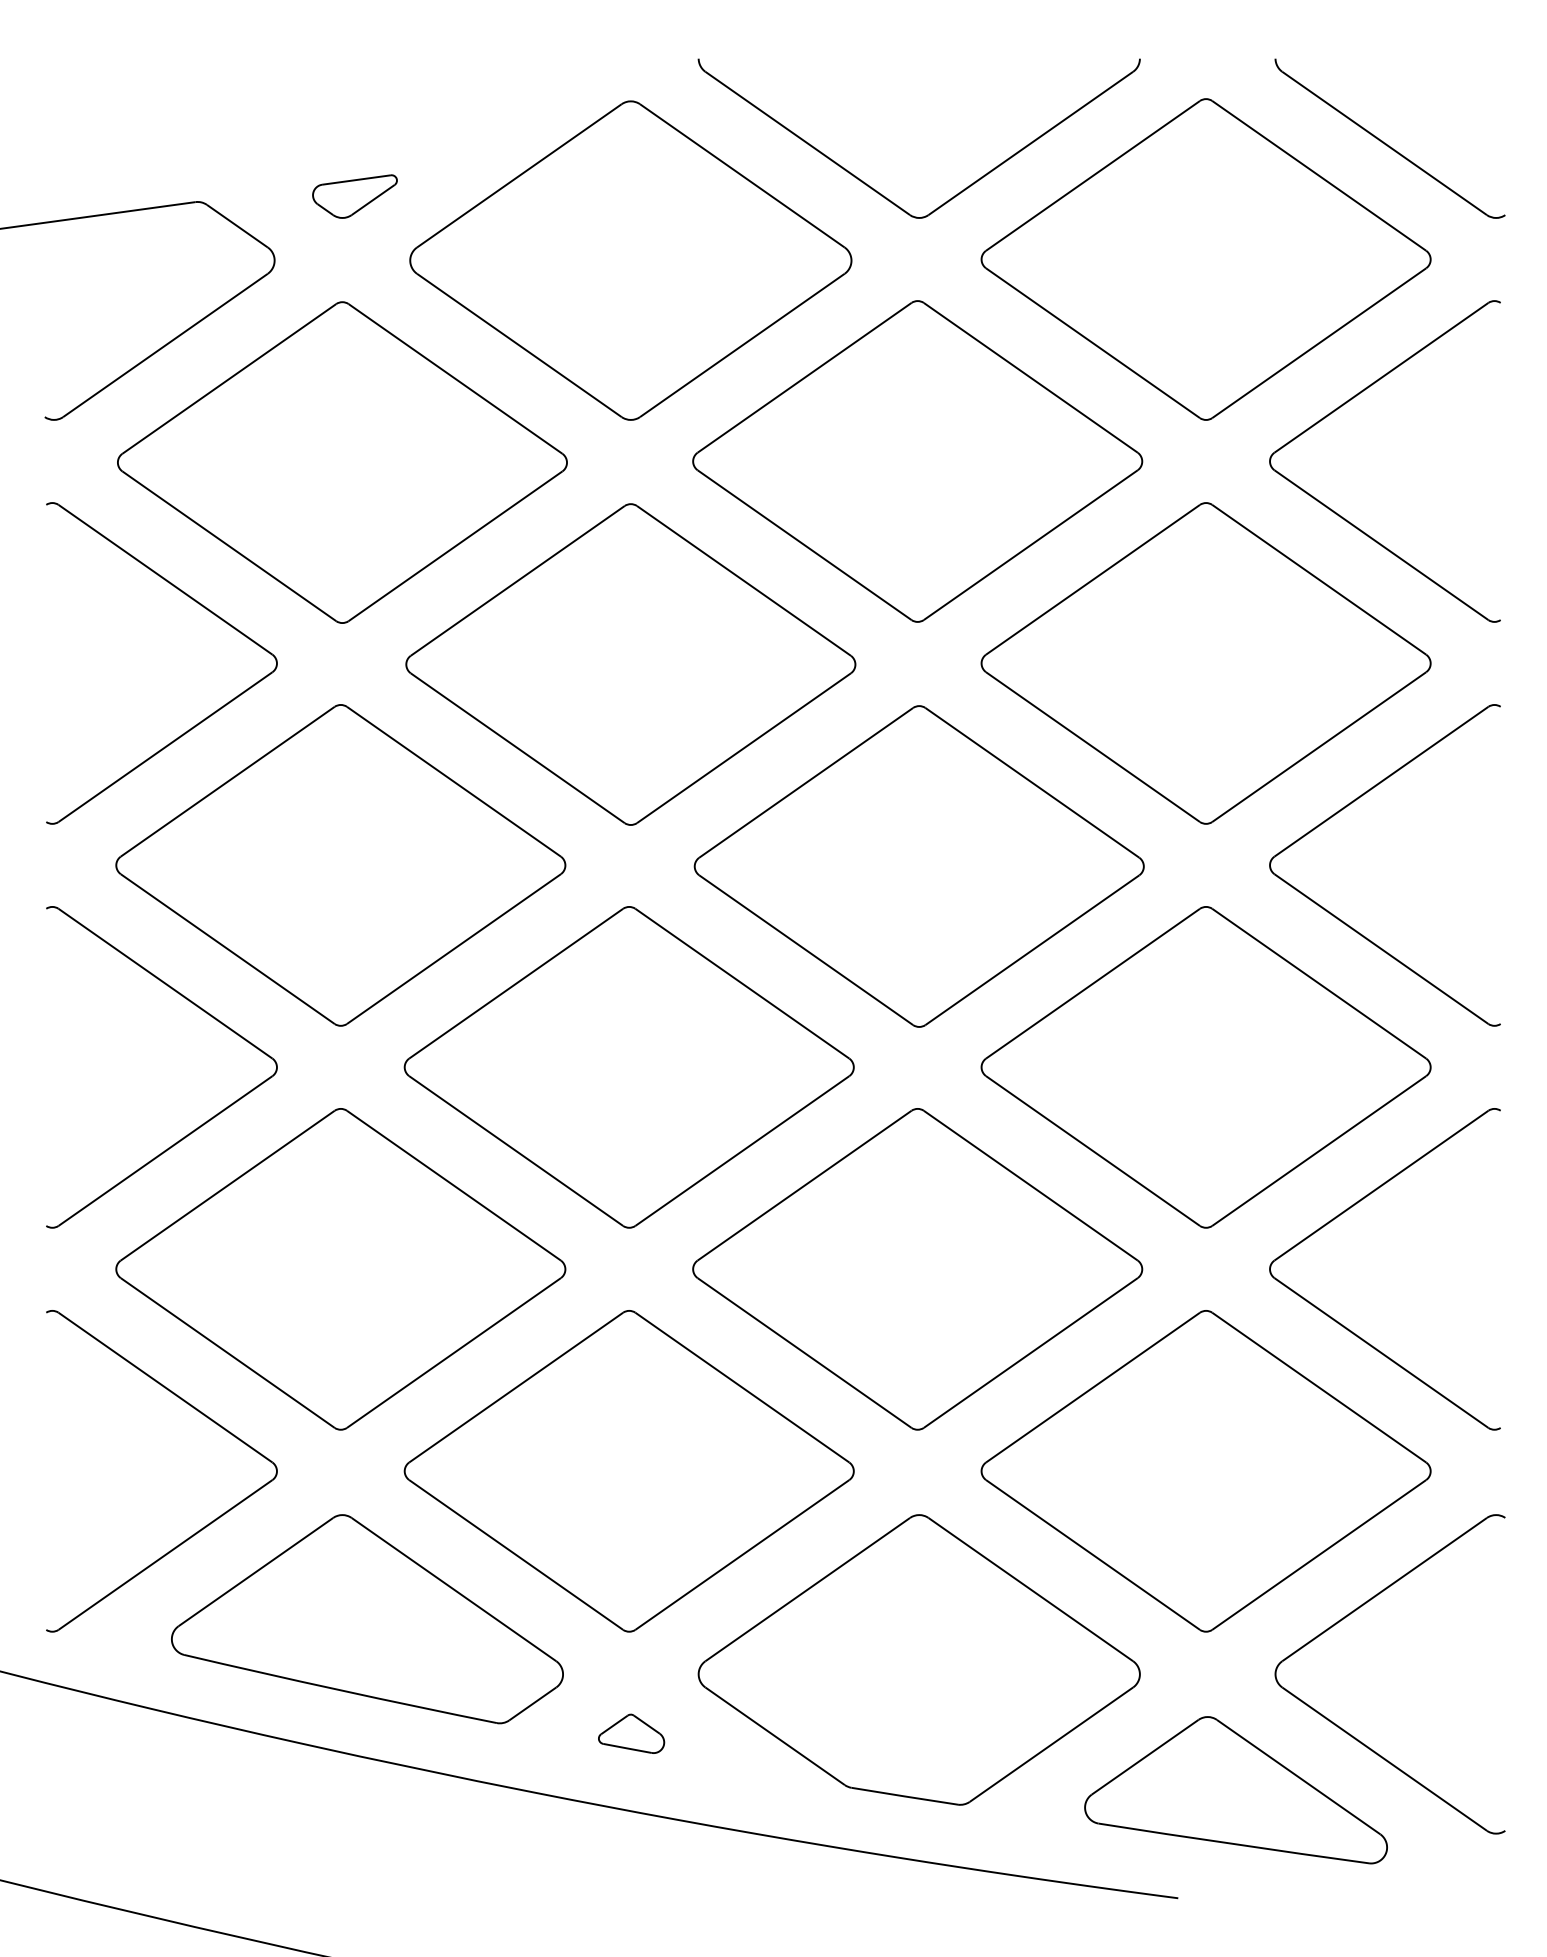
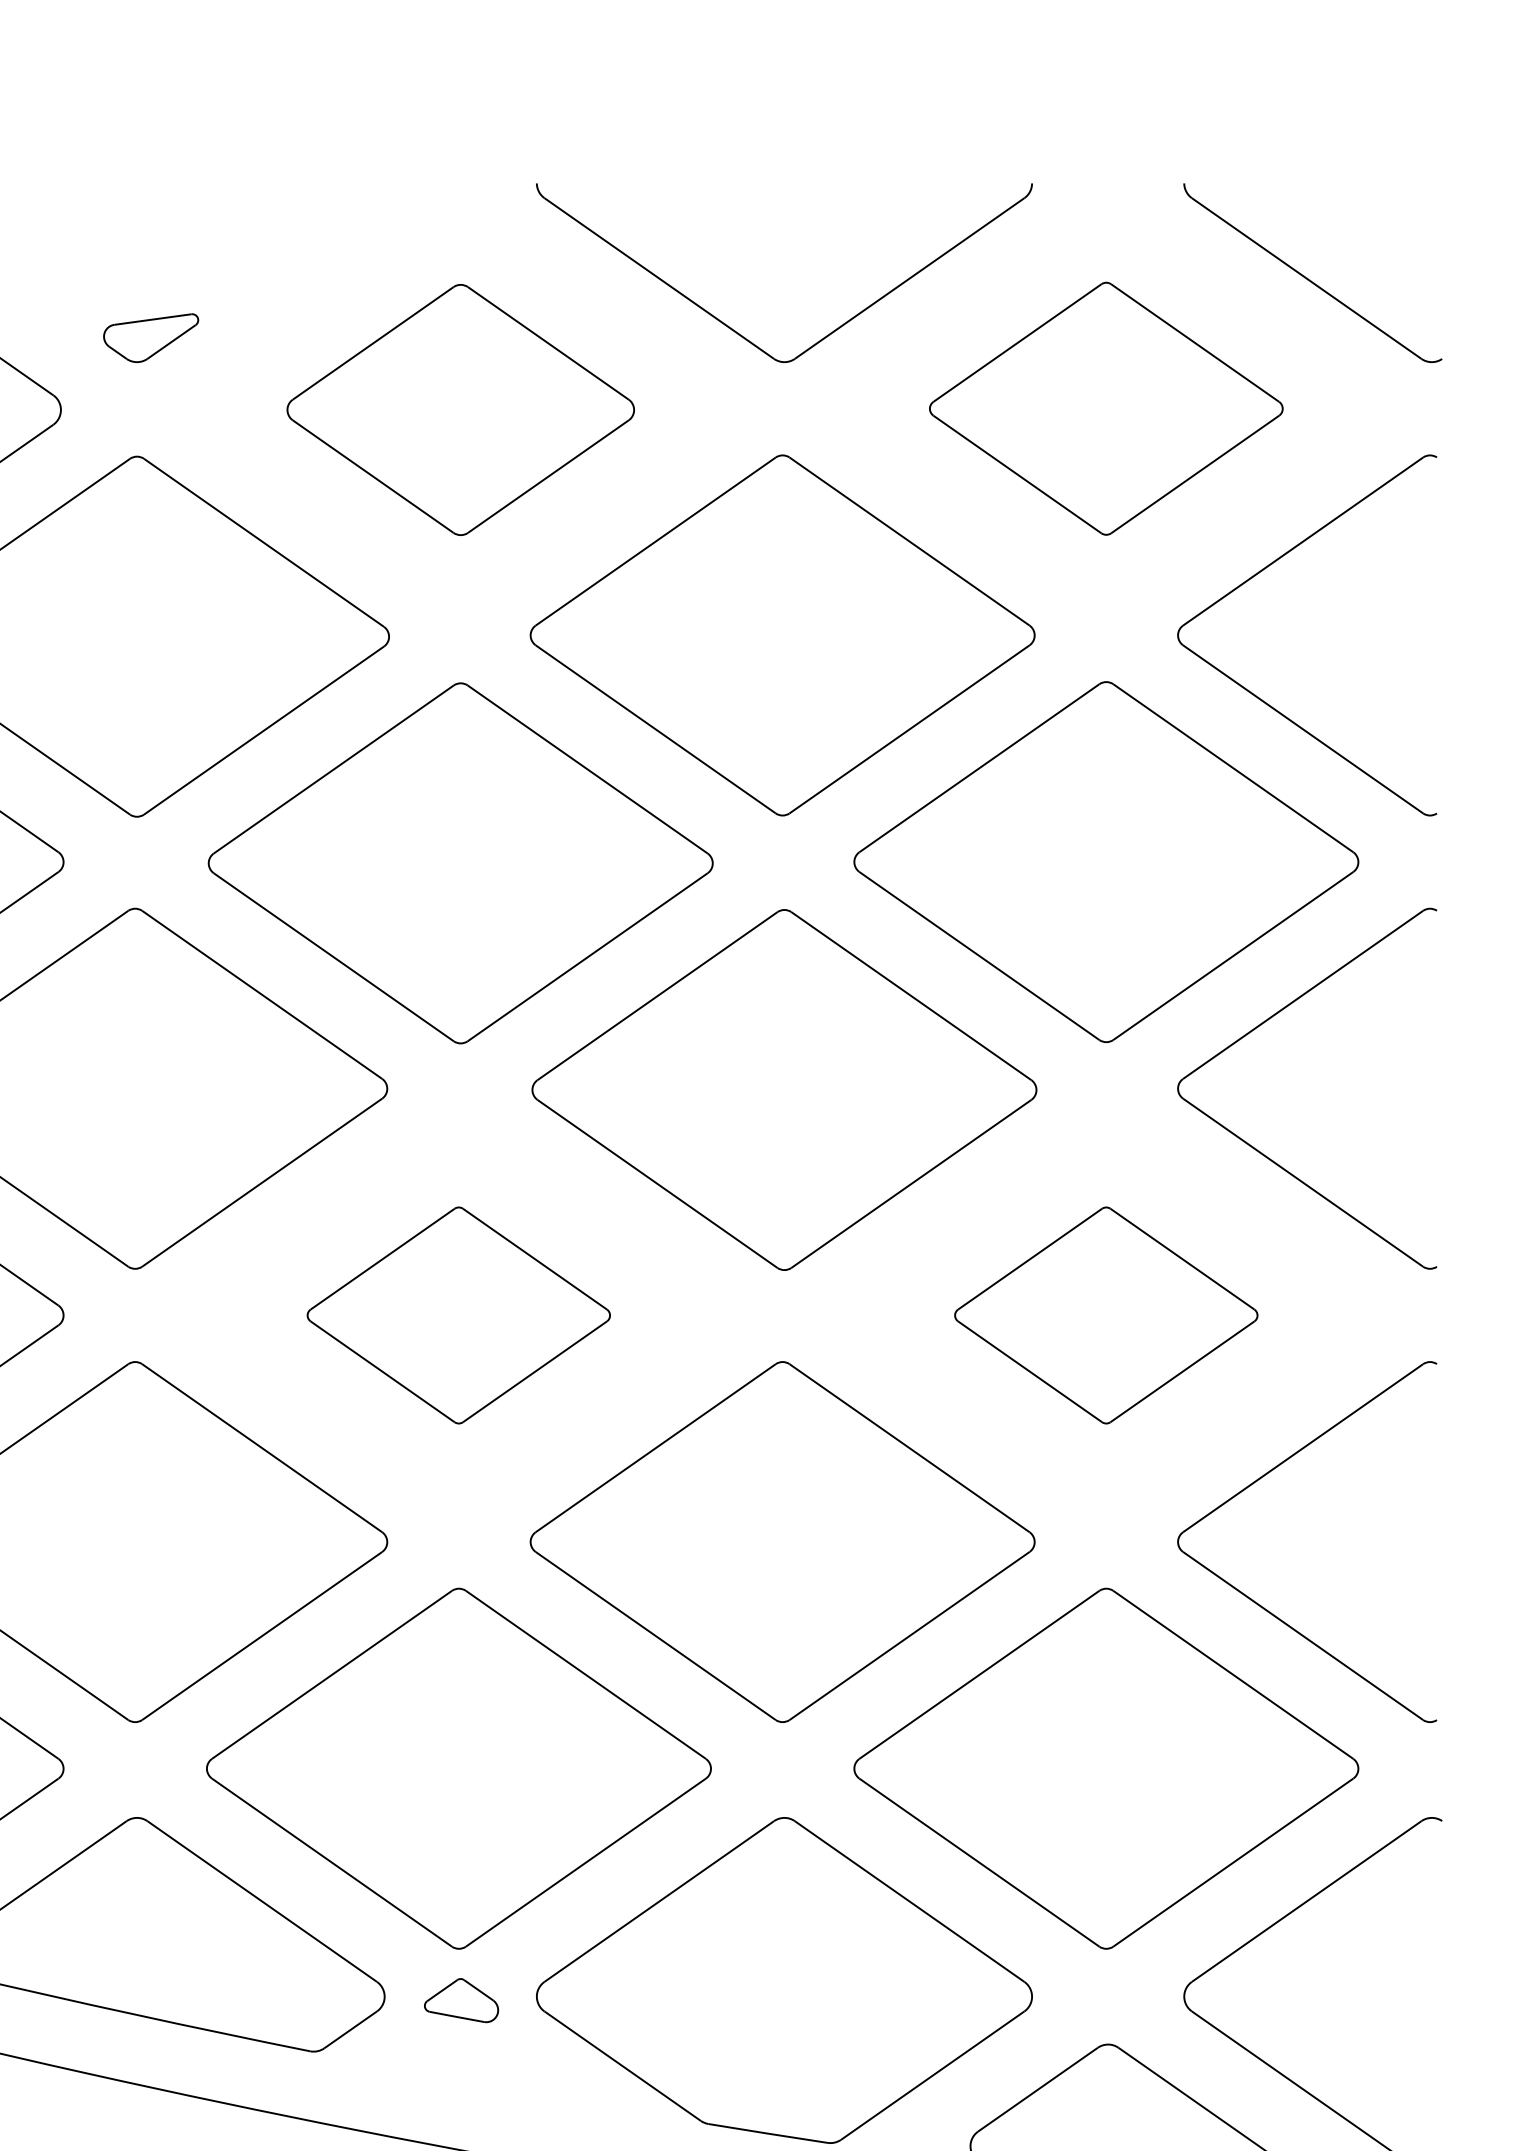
part: (1205, 259) -> (1105, 408), size x0.7
part: (630, 260) -> (460, 409), size x0.7
part: (628, 1067) -> (458, 1315), size x0.6
part: (1205, 1067) -> (1105, 1315), size x0.6
part: (631, 1733) -> (461, 2000), moved

